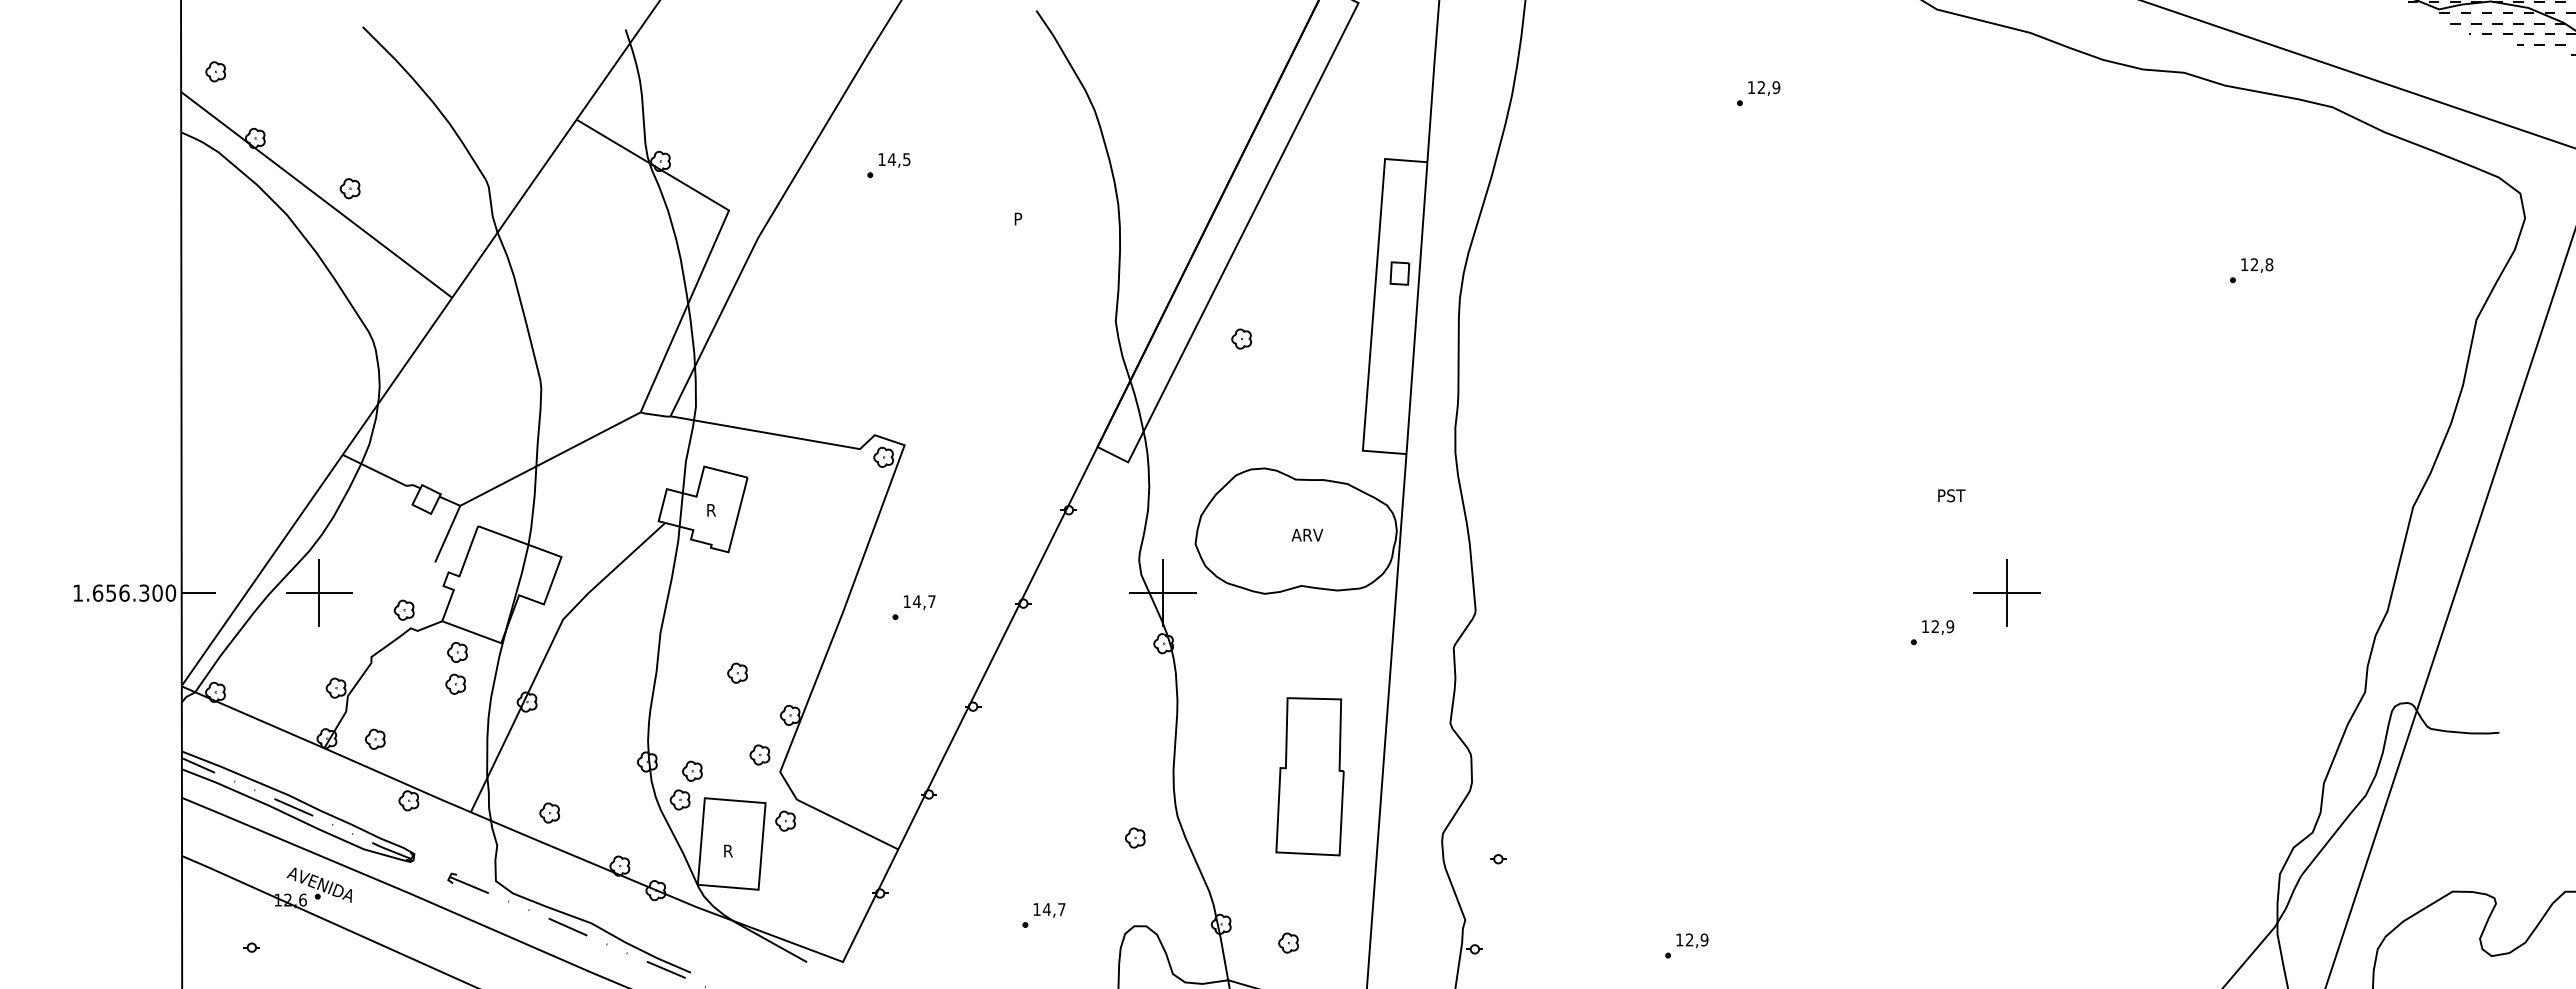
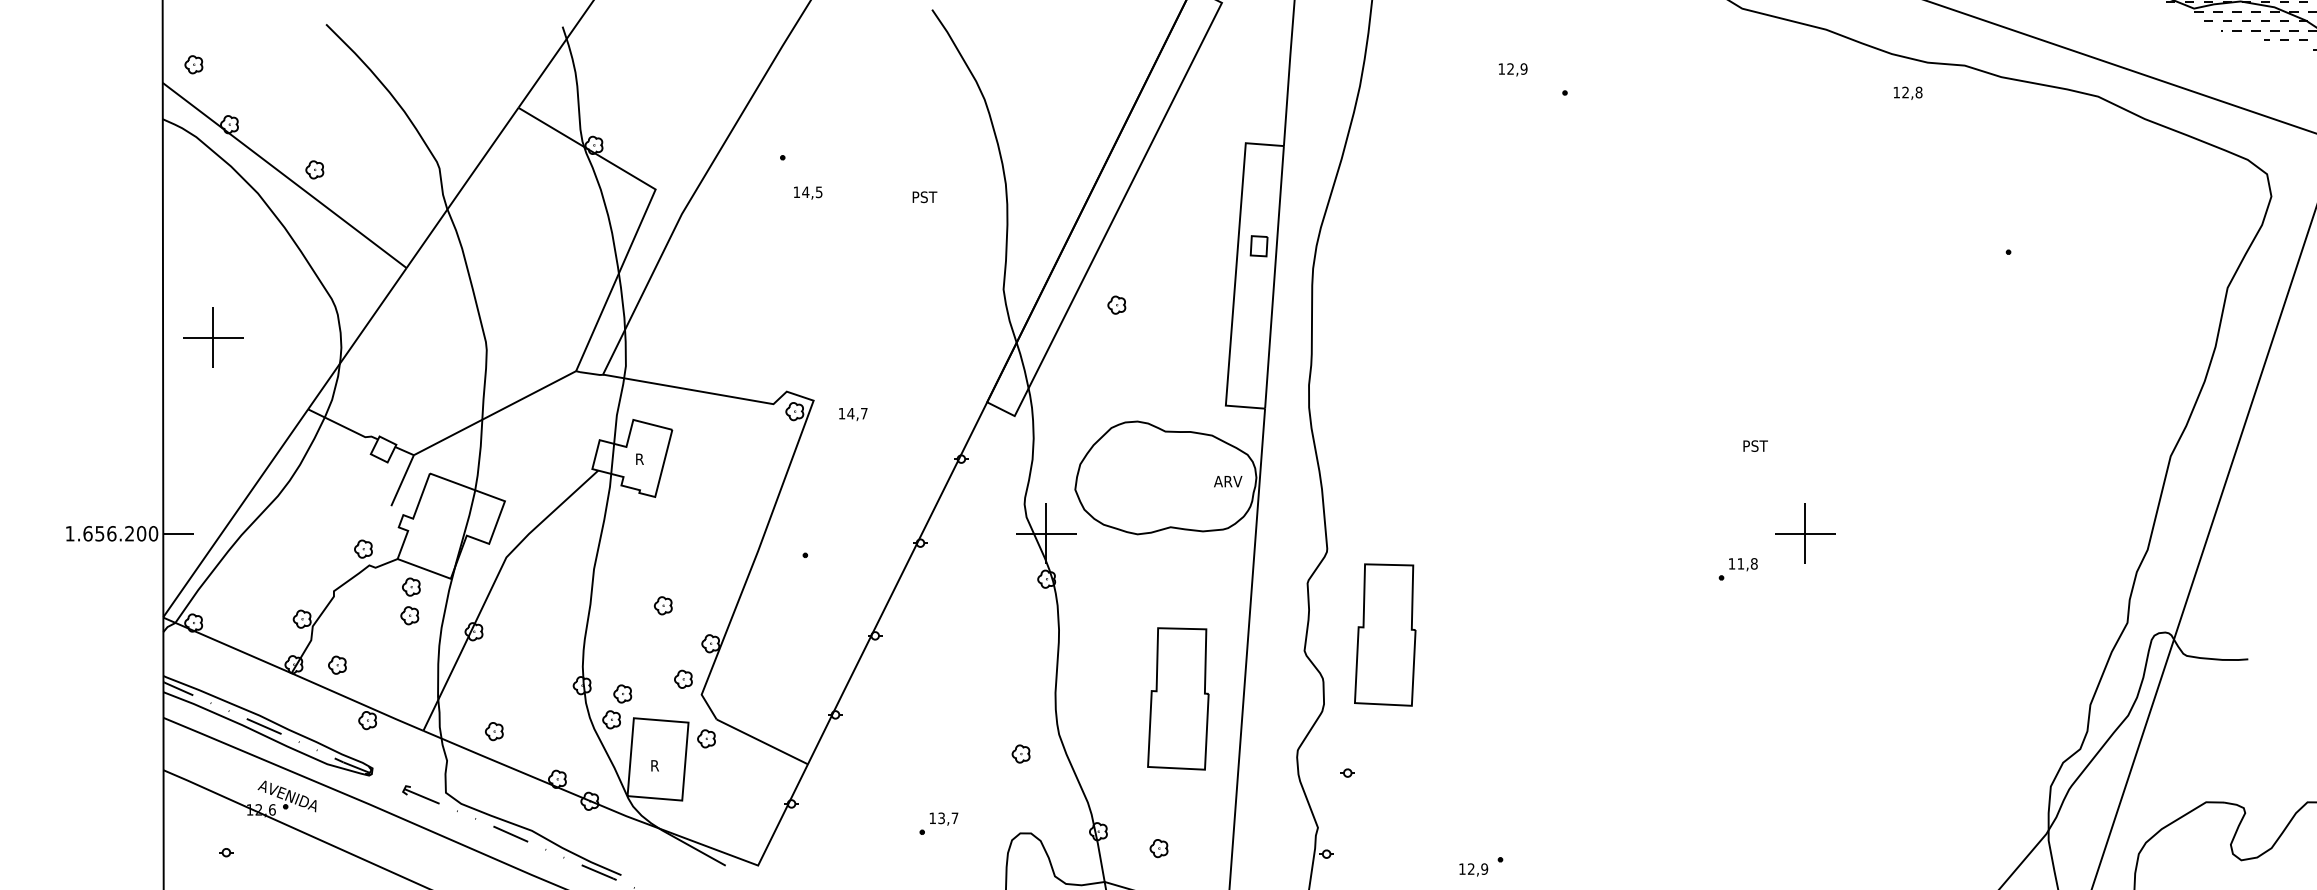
text: (1764, 88) -> (1513, 69), moved
text: (894, 160) -> (808, 193), moved
text: (1032, 218) -> (928, 196), P -> PST
text: (2257, 265) -> (1908, 93), moved
text: (1307, 534) -> (1228, 480), moved
text: (144, 592) -> (129, 533), 1.656.300 -> 1.656.200
part: (319, 592) -> (213, 337), moved
text: (919, 602) -> (853, 414), moved
text: (1942, 626) -> (1747, 563), 12,9 -> 11,8
part: (1539, 705) -> (1384, 634), added
text: (1046, 909) -> (941, 818), 14,7 -> 13,7
text: (1692, 940) -> (1473, 869), moved

